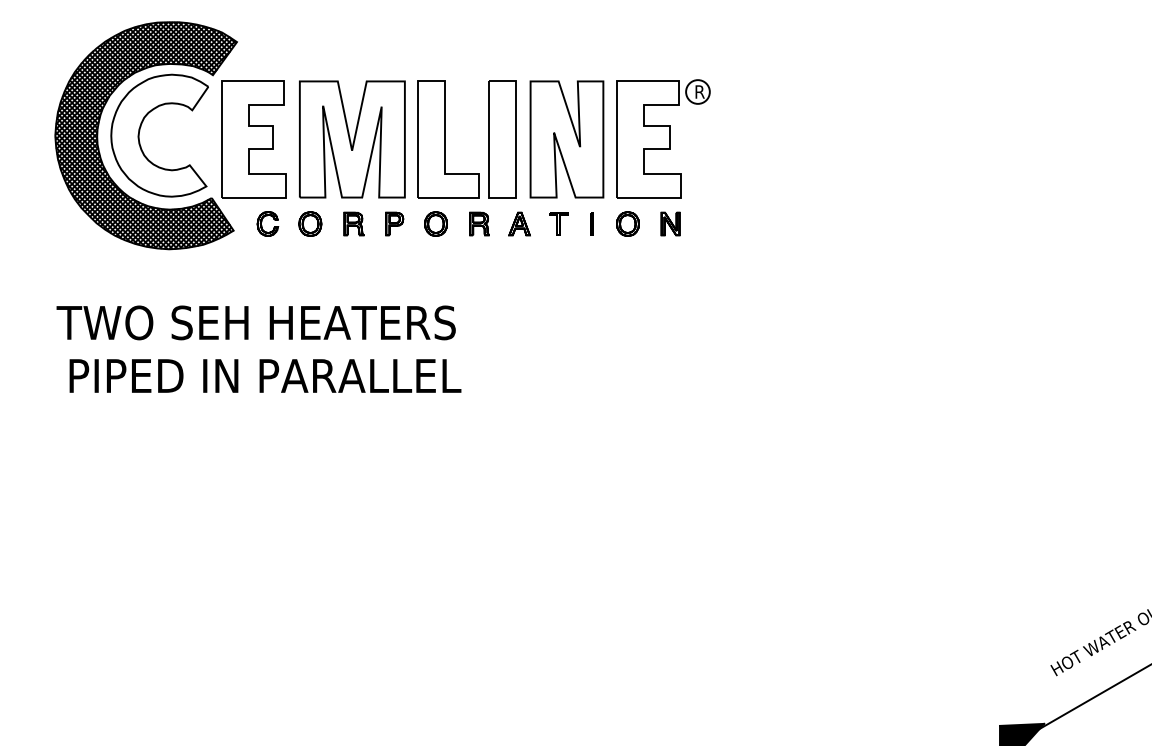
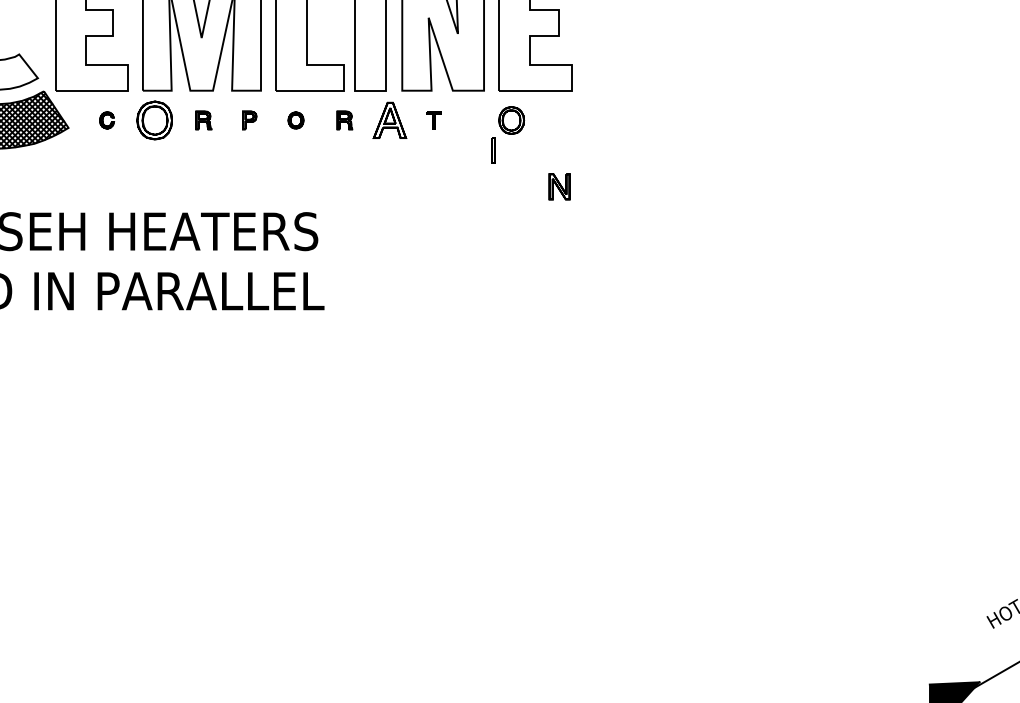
part: (267, 223) -> (106, 119), size x0.6
part: (310, 223) -> (154, 119), size x1.4
part: (353, 223) -> (203, 119), size x0.7
part: (394, 223) -> (249, 119), size x0.7
part: (435, 223) -> (295, 119), size x0.6
part: (479, 223) -> (344, 119), size x0.7
part: (519, 223) -> (389, 119), size x1.4
part: (558, 223) -> (433, 119), size x0.7
line: (591, 223) -> (493, 150), moved
part: (670, 223) -> (559, 186), moved

